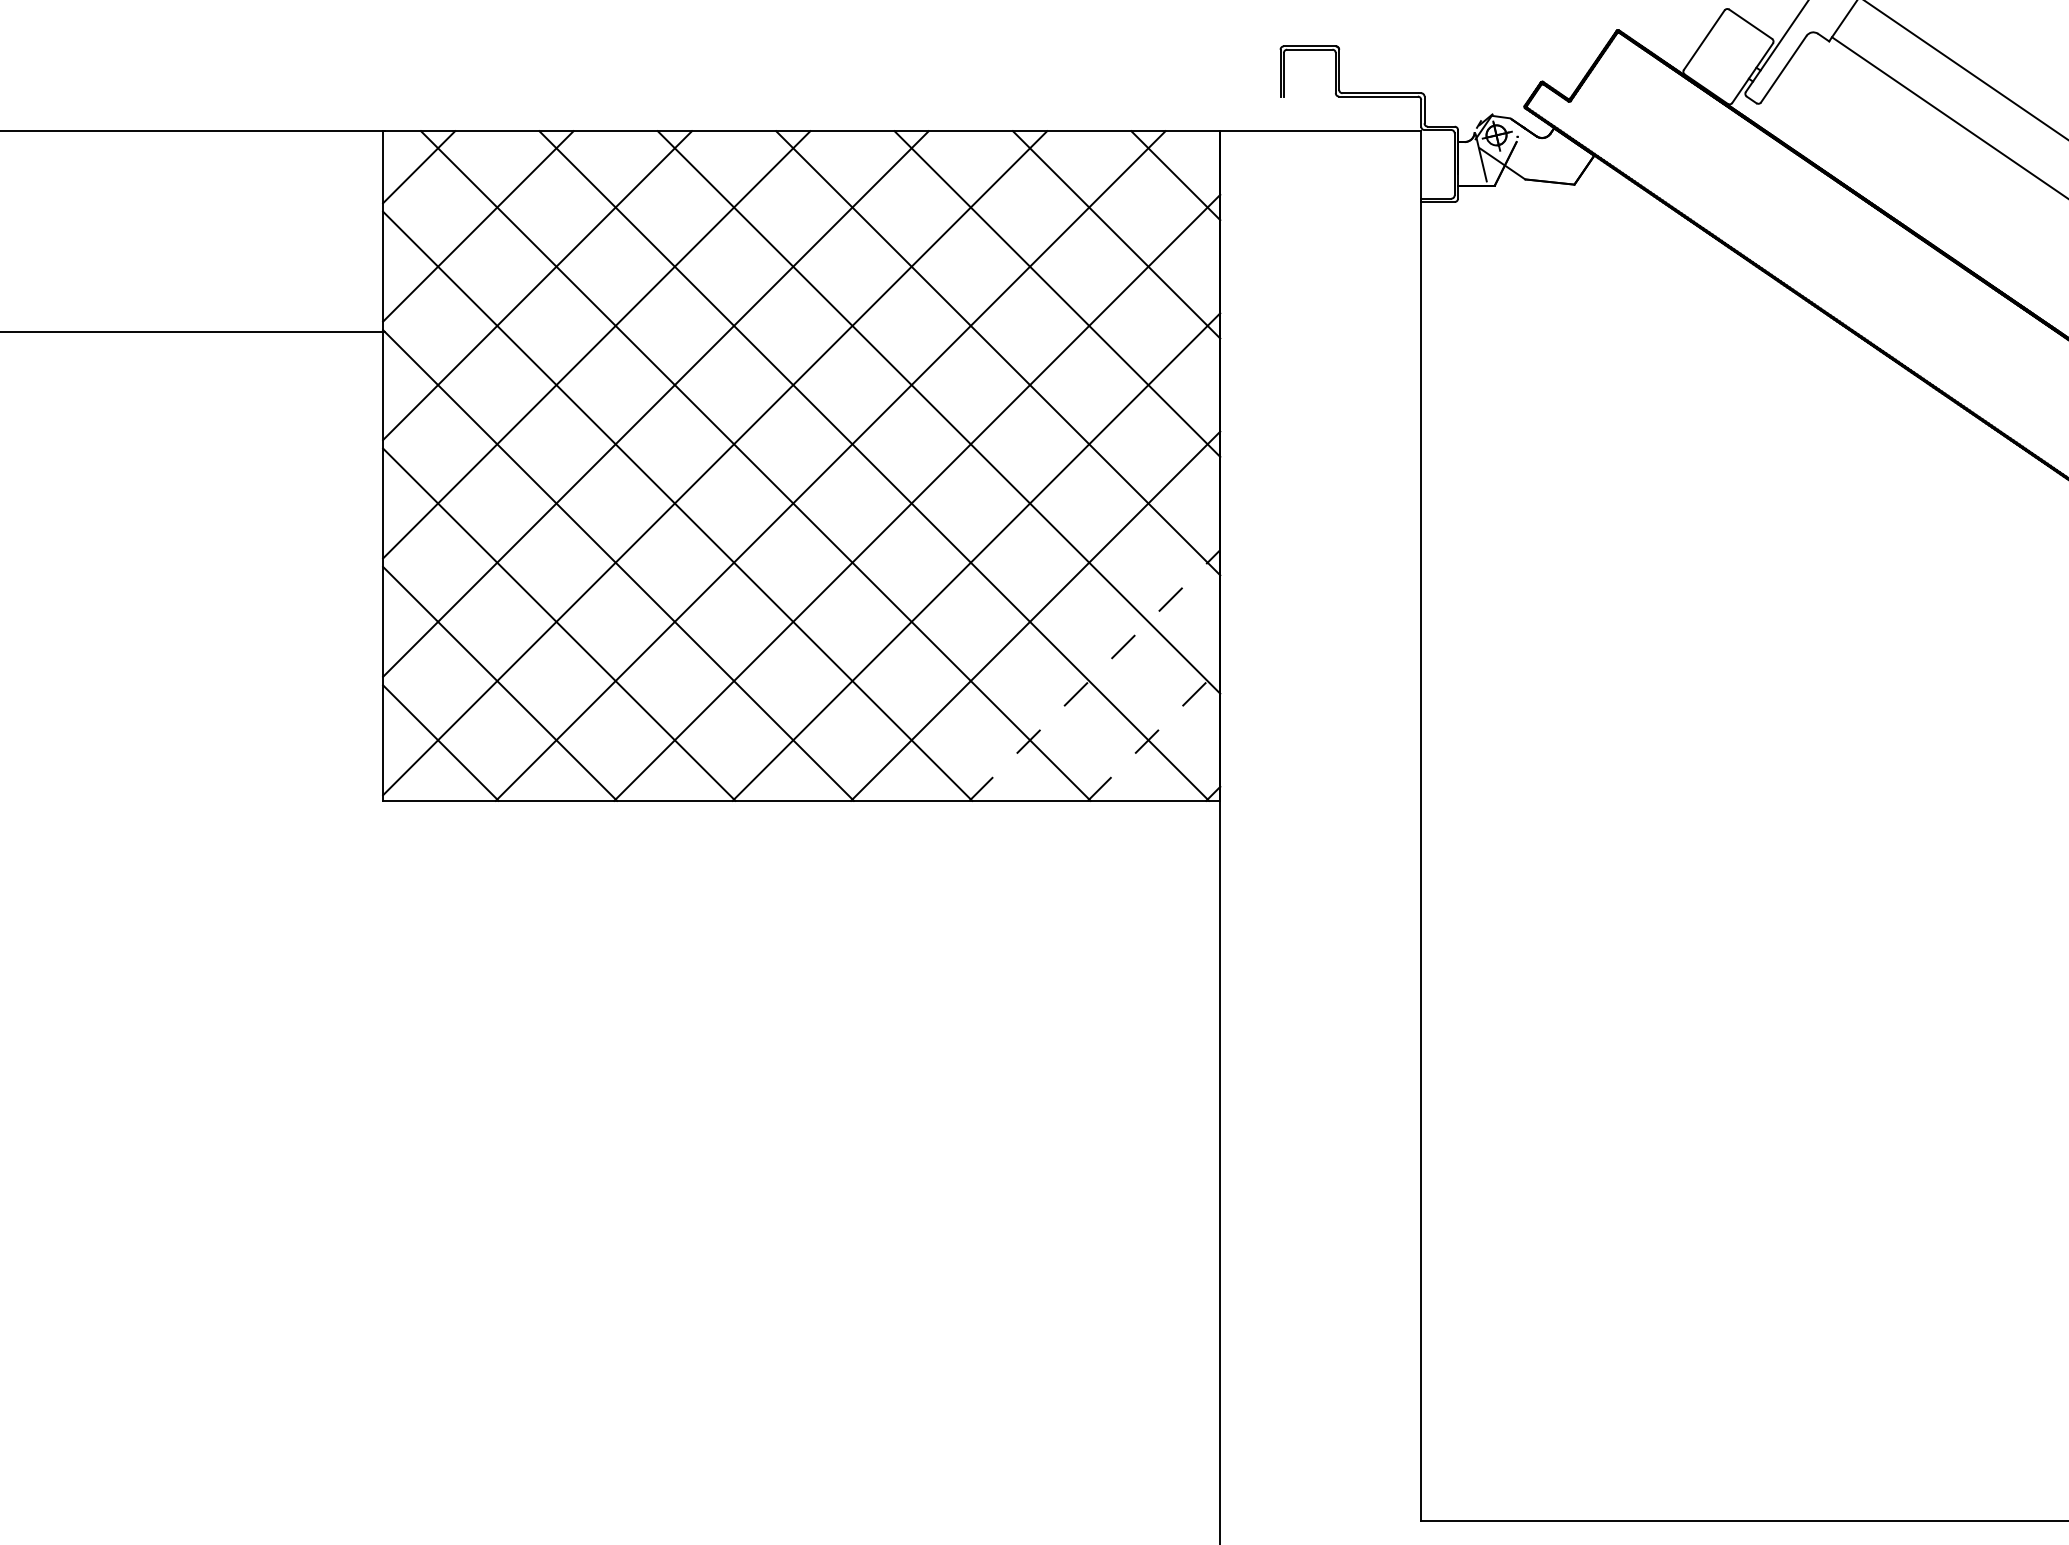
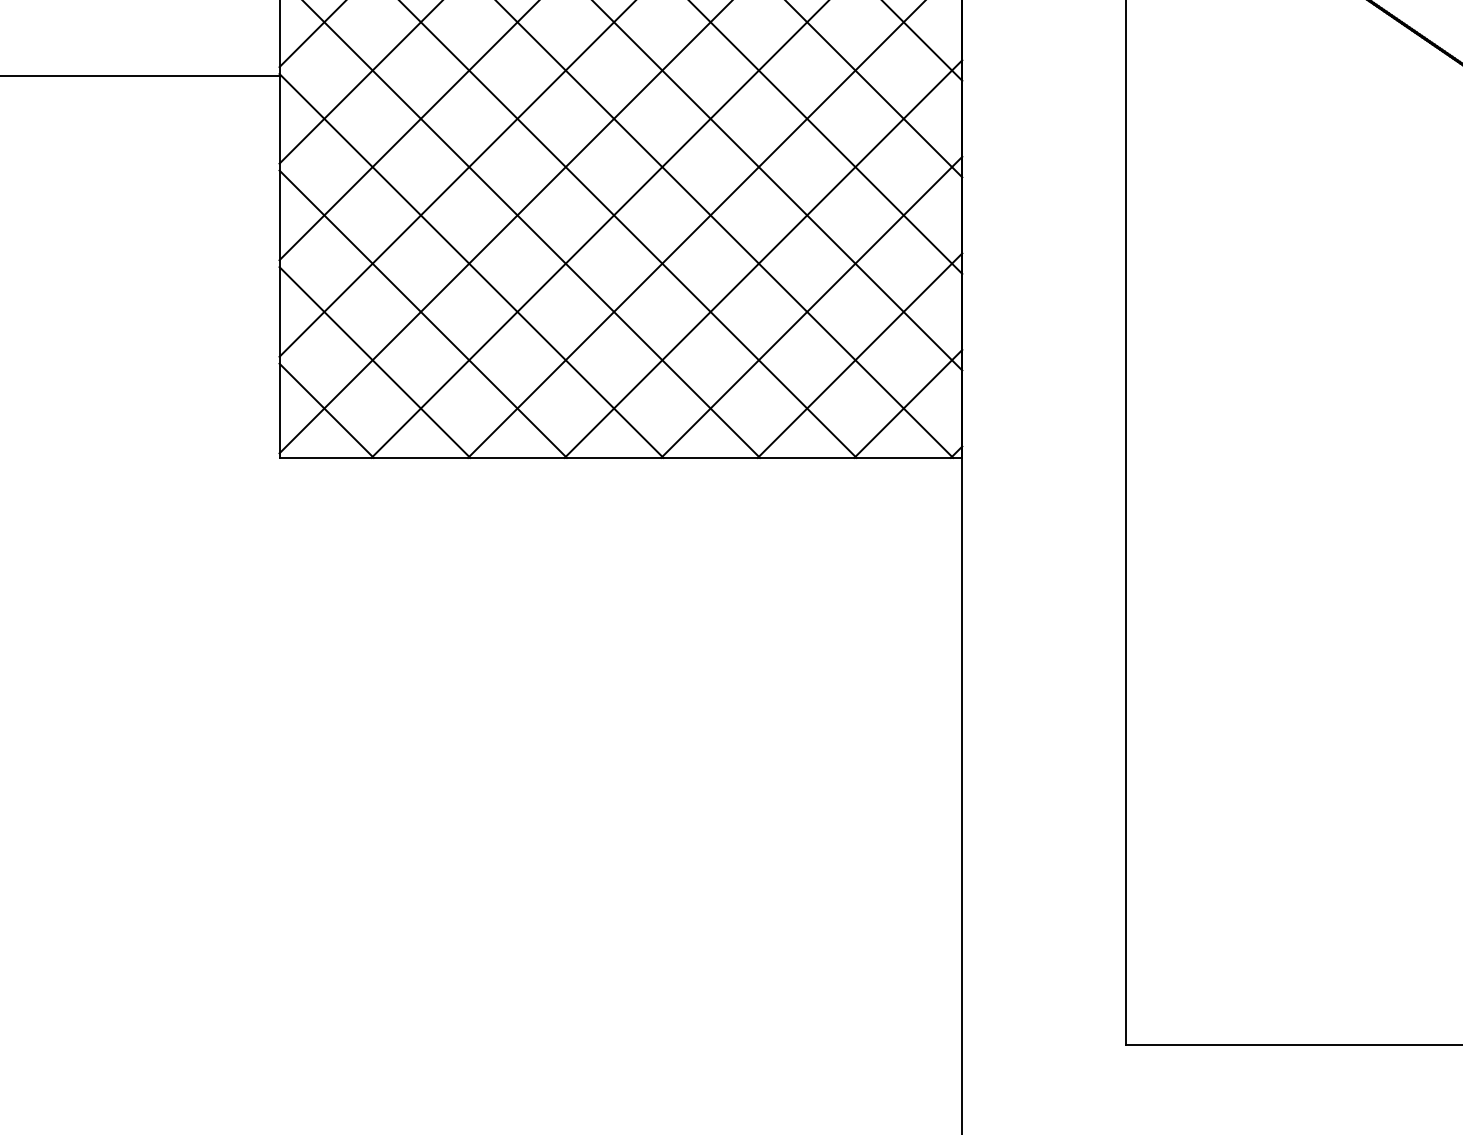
line: (1095, 675) -> (860, 355), dashed -> solid
line: (1154, 734) -> (908, 403), dashed -> solid

